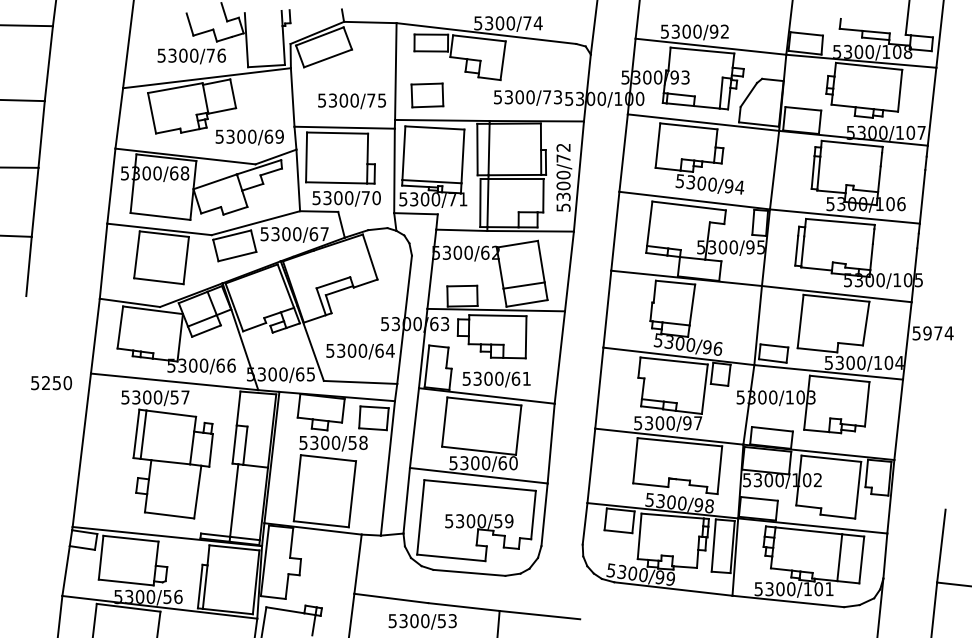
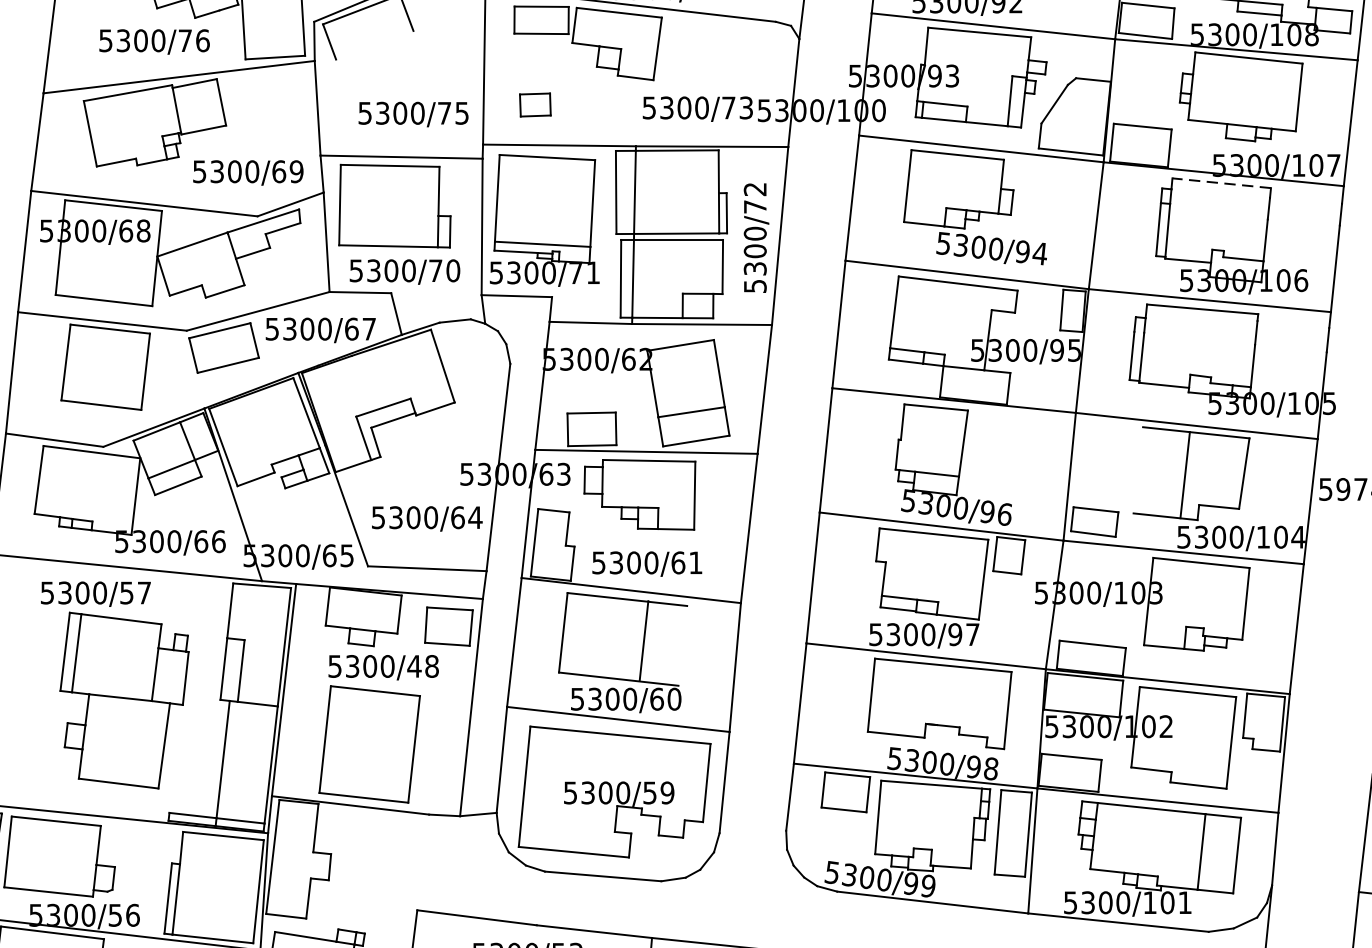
line: (328, 58) -> (375, 45), removed
part: (427, 95) -> (535, 105), size x0.6
line: (852, 143) -> (1222, 182), solid -> dashed
line: (800, 321) -> (1184, 475), moved
line: (518, 429) -> (643, 639), moved
text: (352, 443) -> (414, 667), 5300/58 -> 5300/48
line: (357, 563) -> (422, 861), removed

